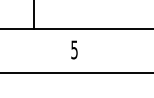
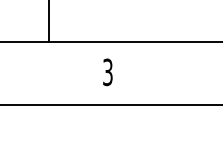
text: (74, 49) -> (107, 71), 5 -> 3

